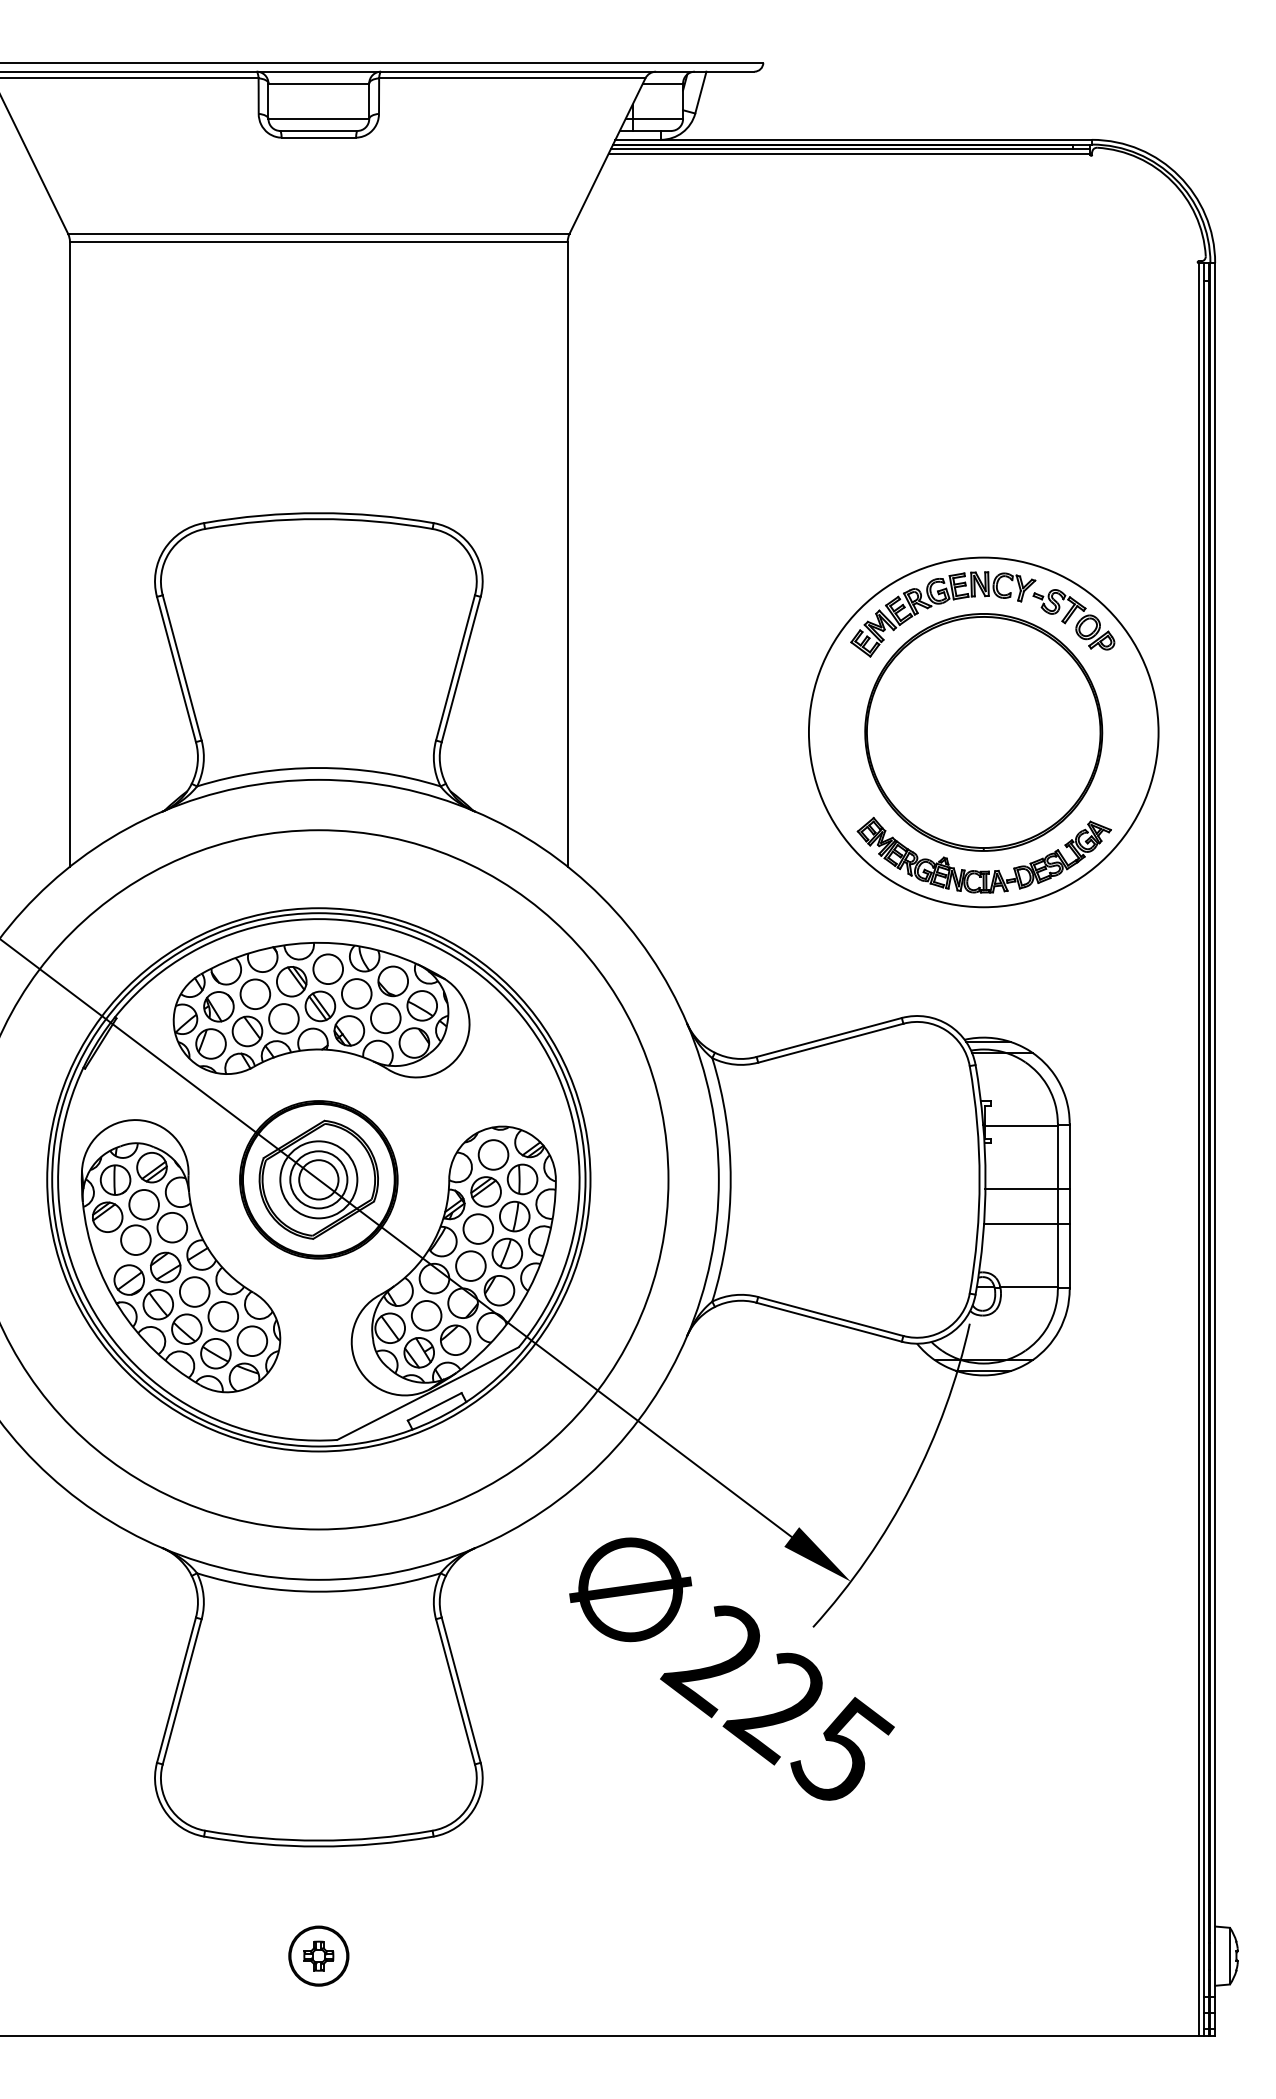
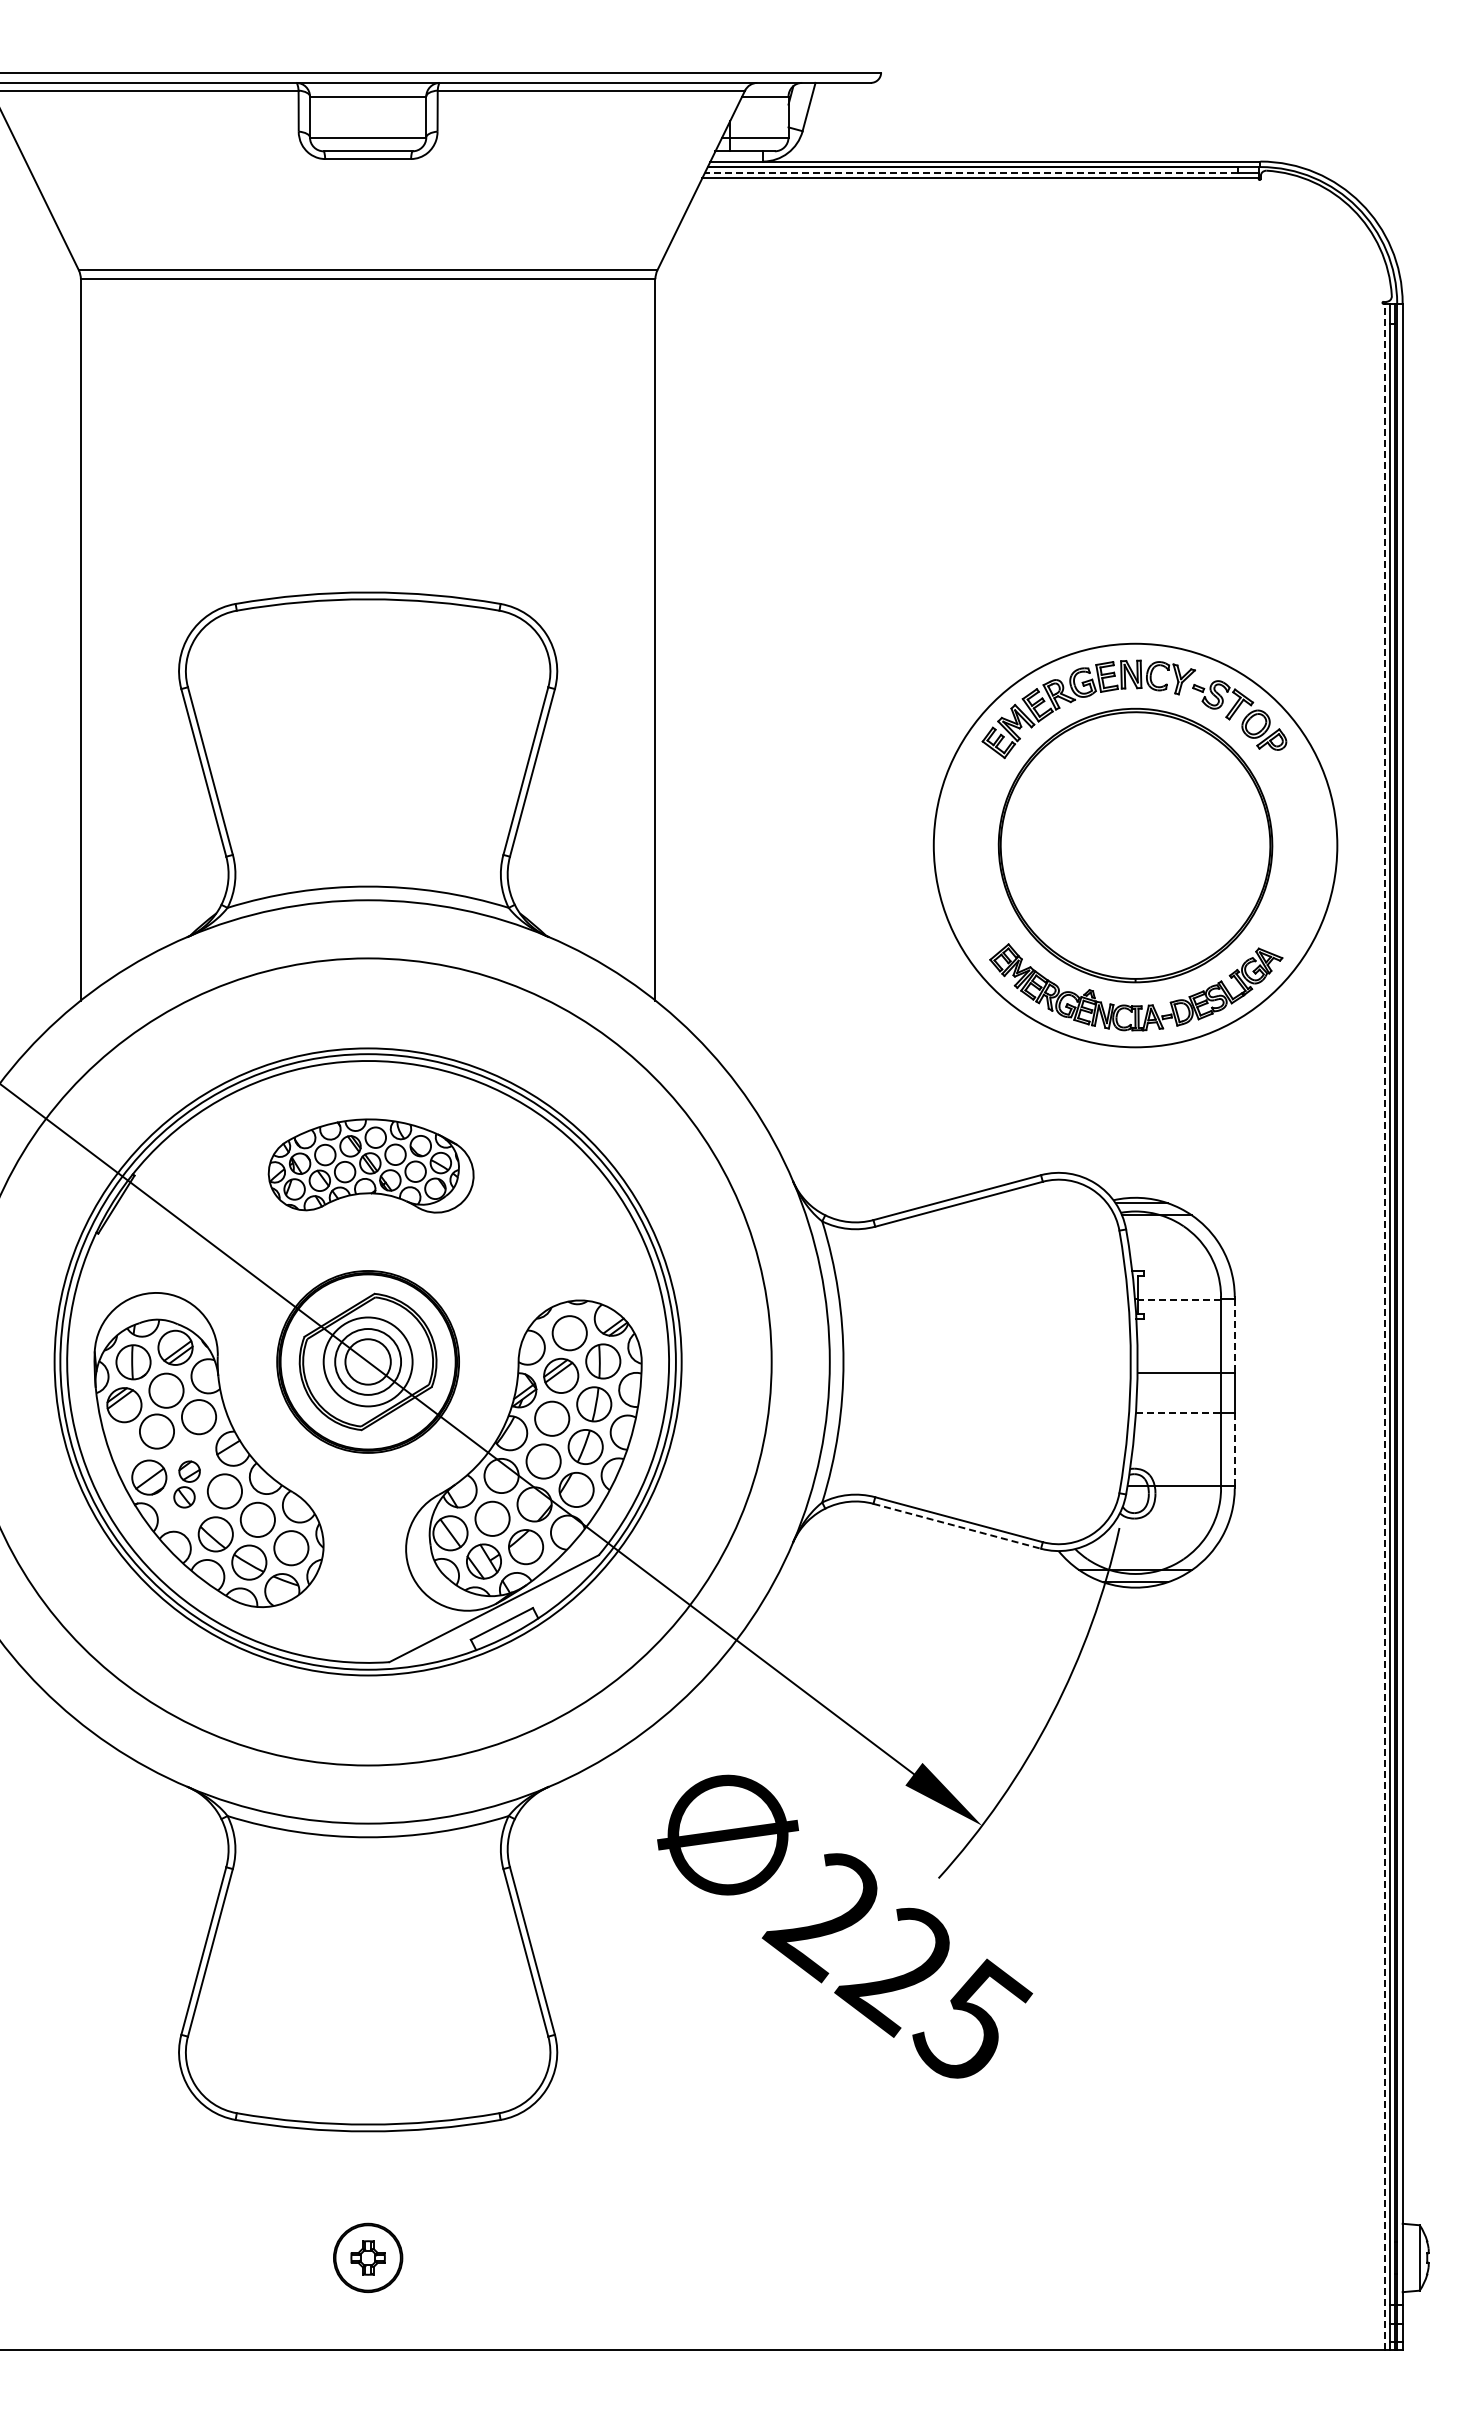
line: (841, 149) -> (971, 172), solid -> dashed
part: (320, 1009) -> (370, 1165), size x0.6
line: (1021, 1125) -> (1179, 1299), solid -> dashed
line: (1199, 1149) -> (1384, 1326), solid -> dashed
line: (1069, 1157) -> (1234, 1336), solid -> dashed
line: (1020, 1223) -> (1178, 1412), solid -> dashed
line: (1069, 1255) -> (1234, 1449), solid -> dashed
part: (161, 1286) -> (186, 1484), size x0.6
line: (829, 1322) -> (957, 1526), solid -> dashed

